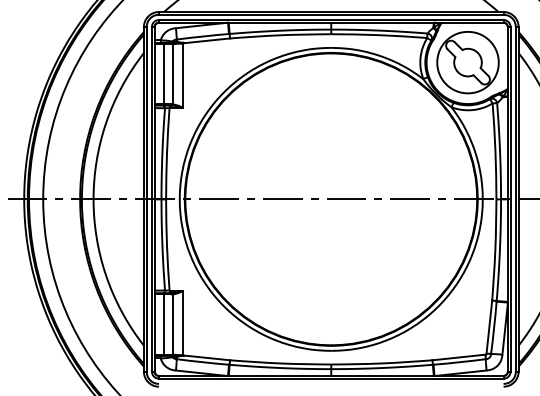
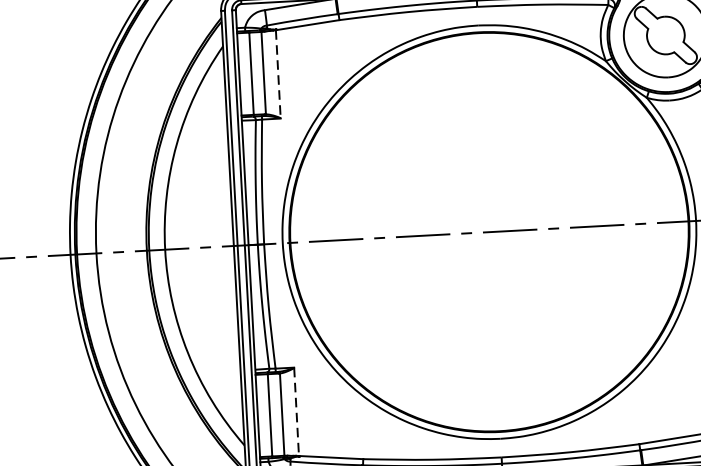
line: (183, 76) -> (278, 75), solid -> dashed
line: (183, 323) -> (297, 412), solid -> dashed

